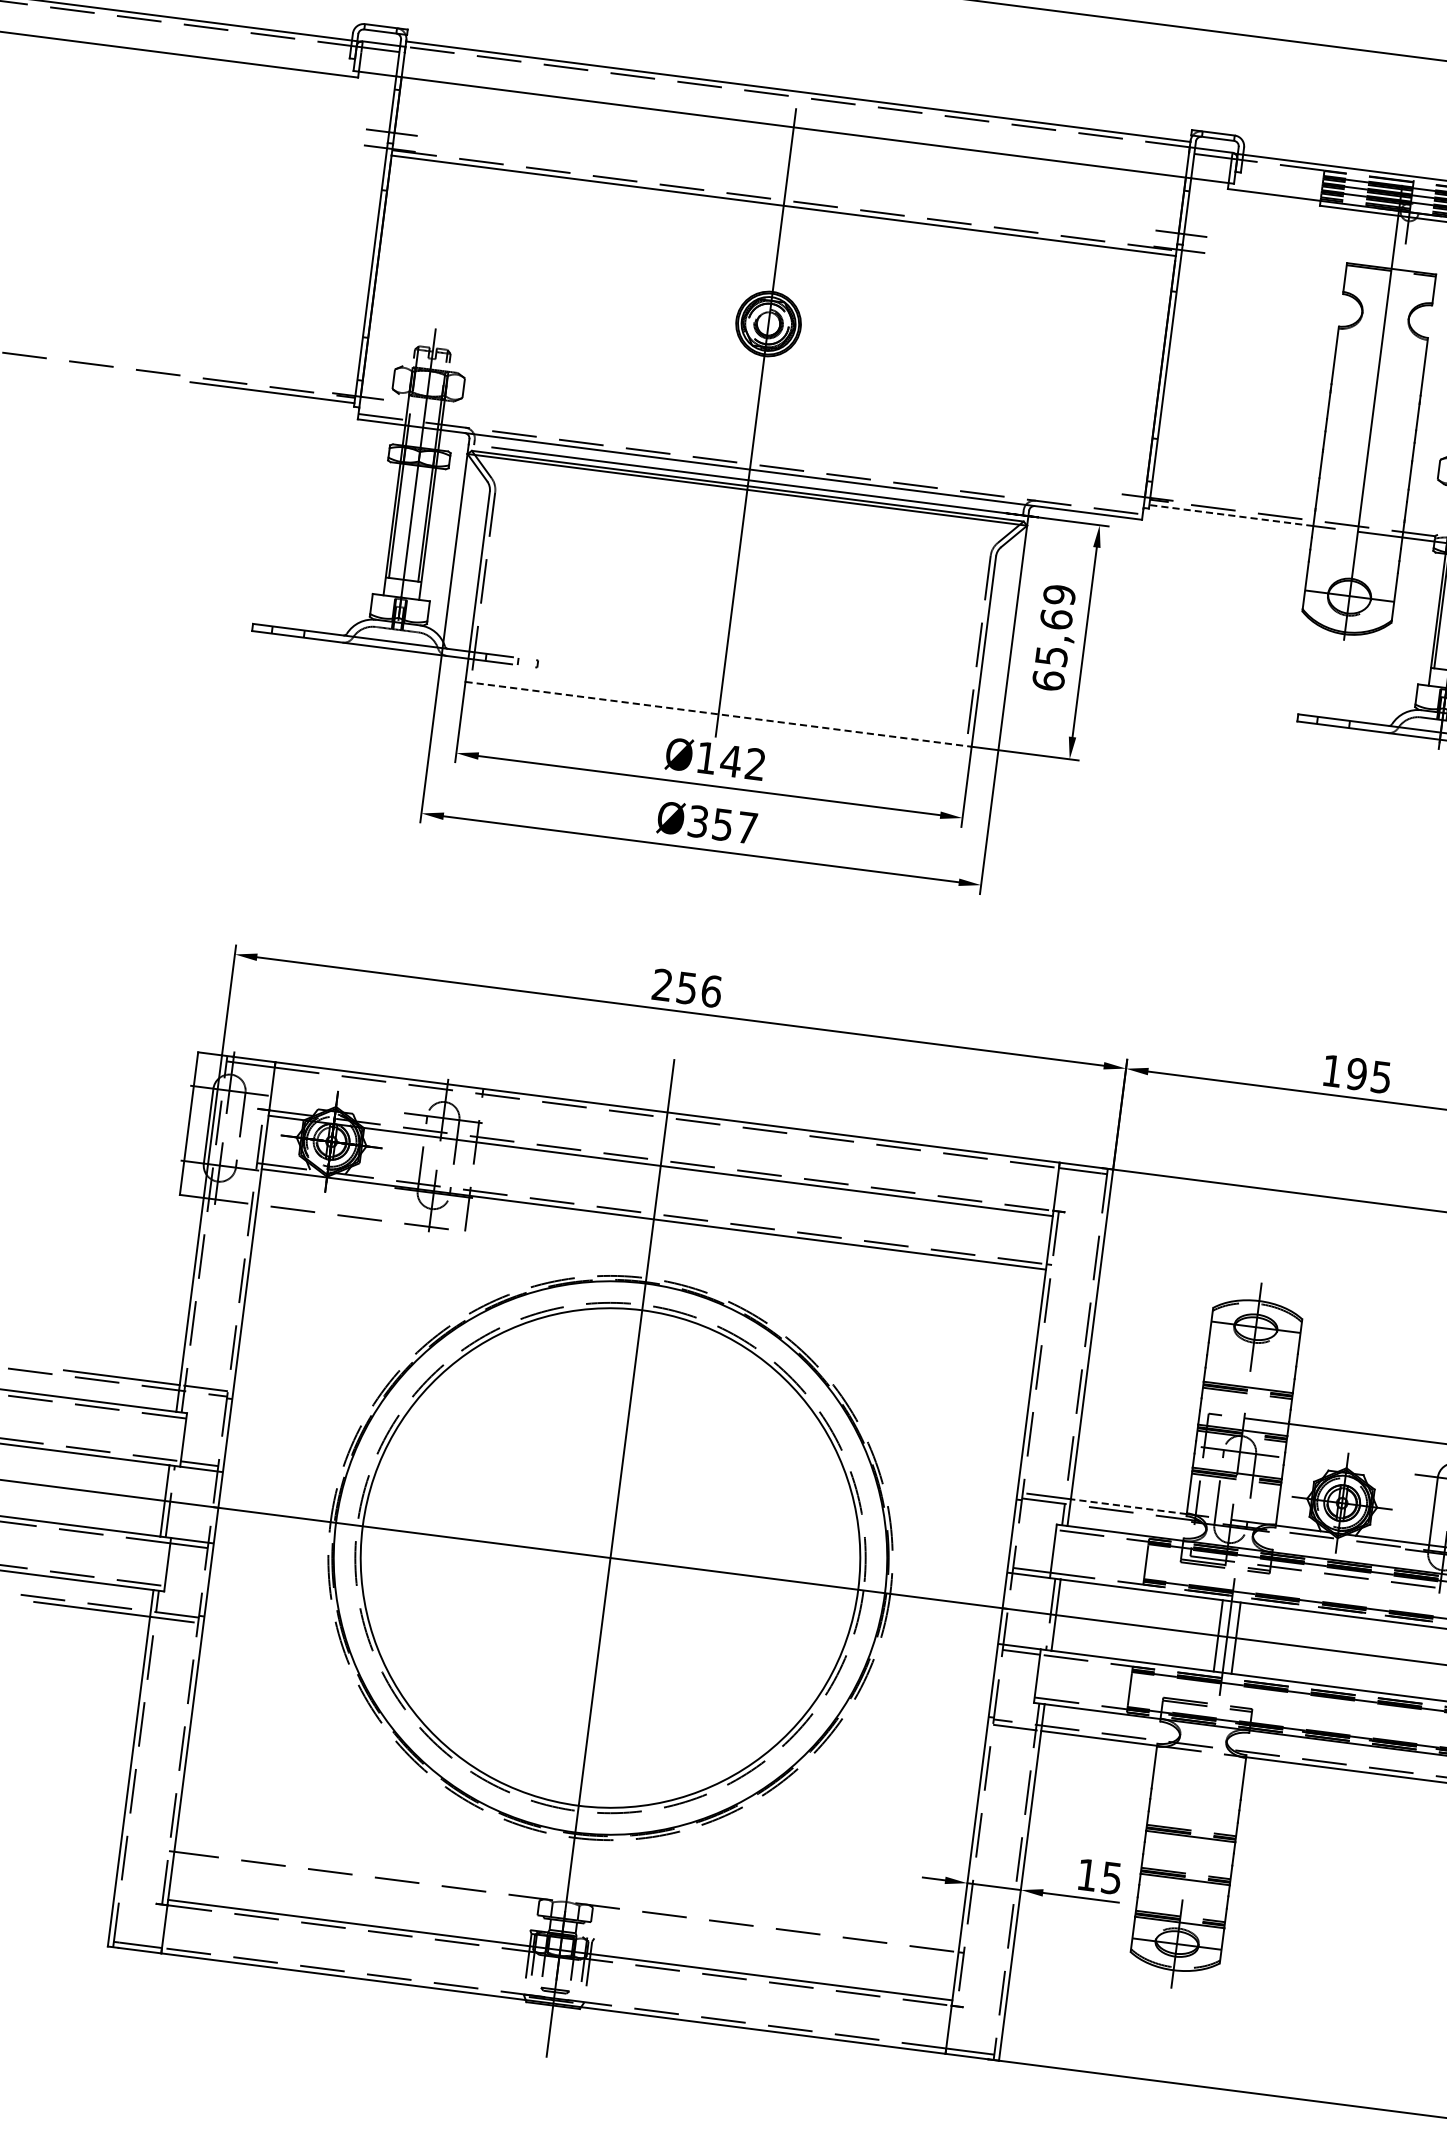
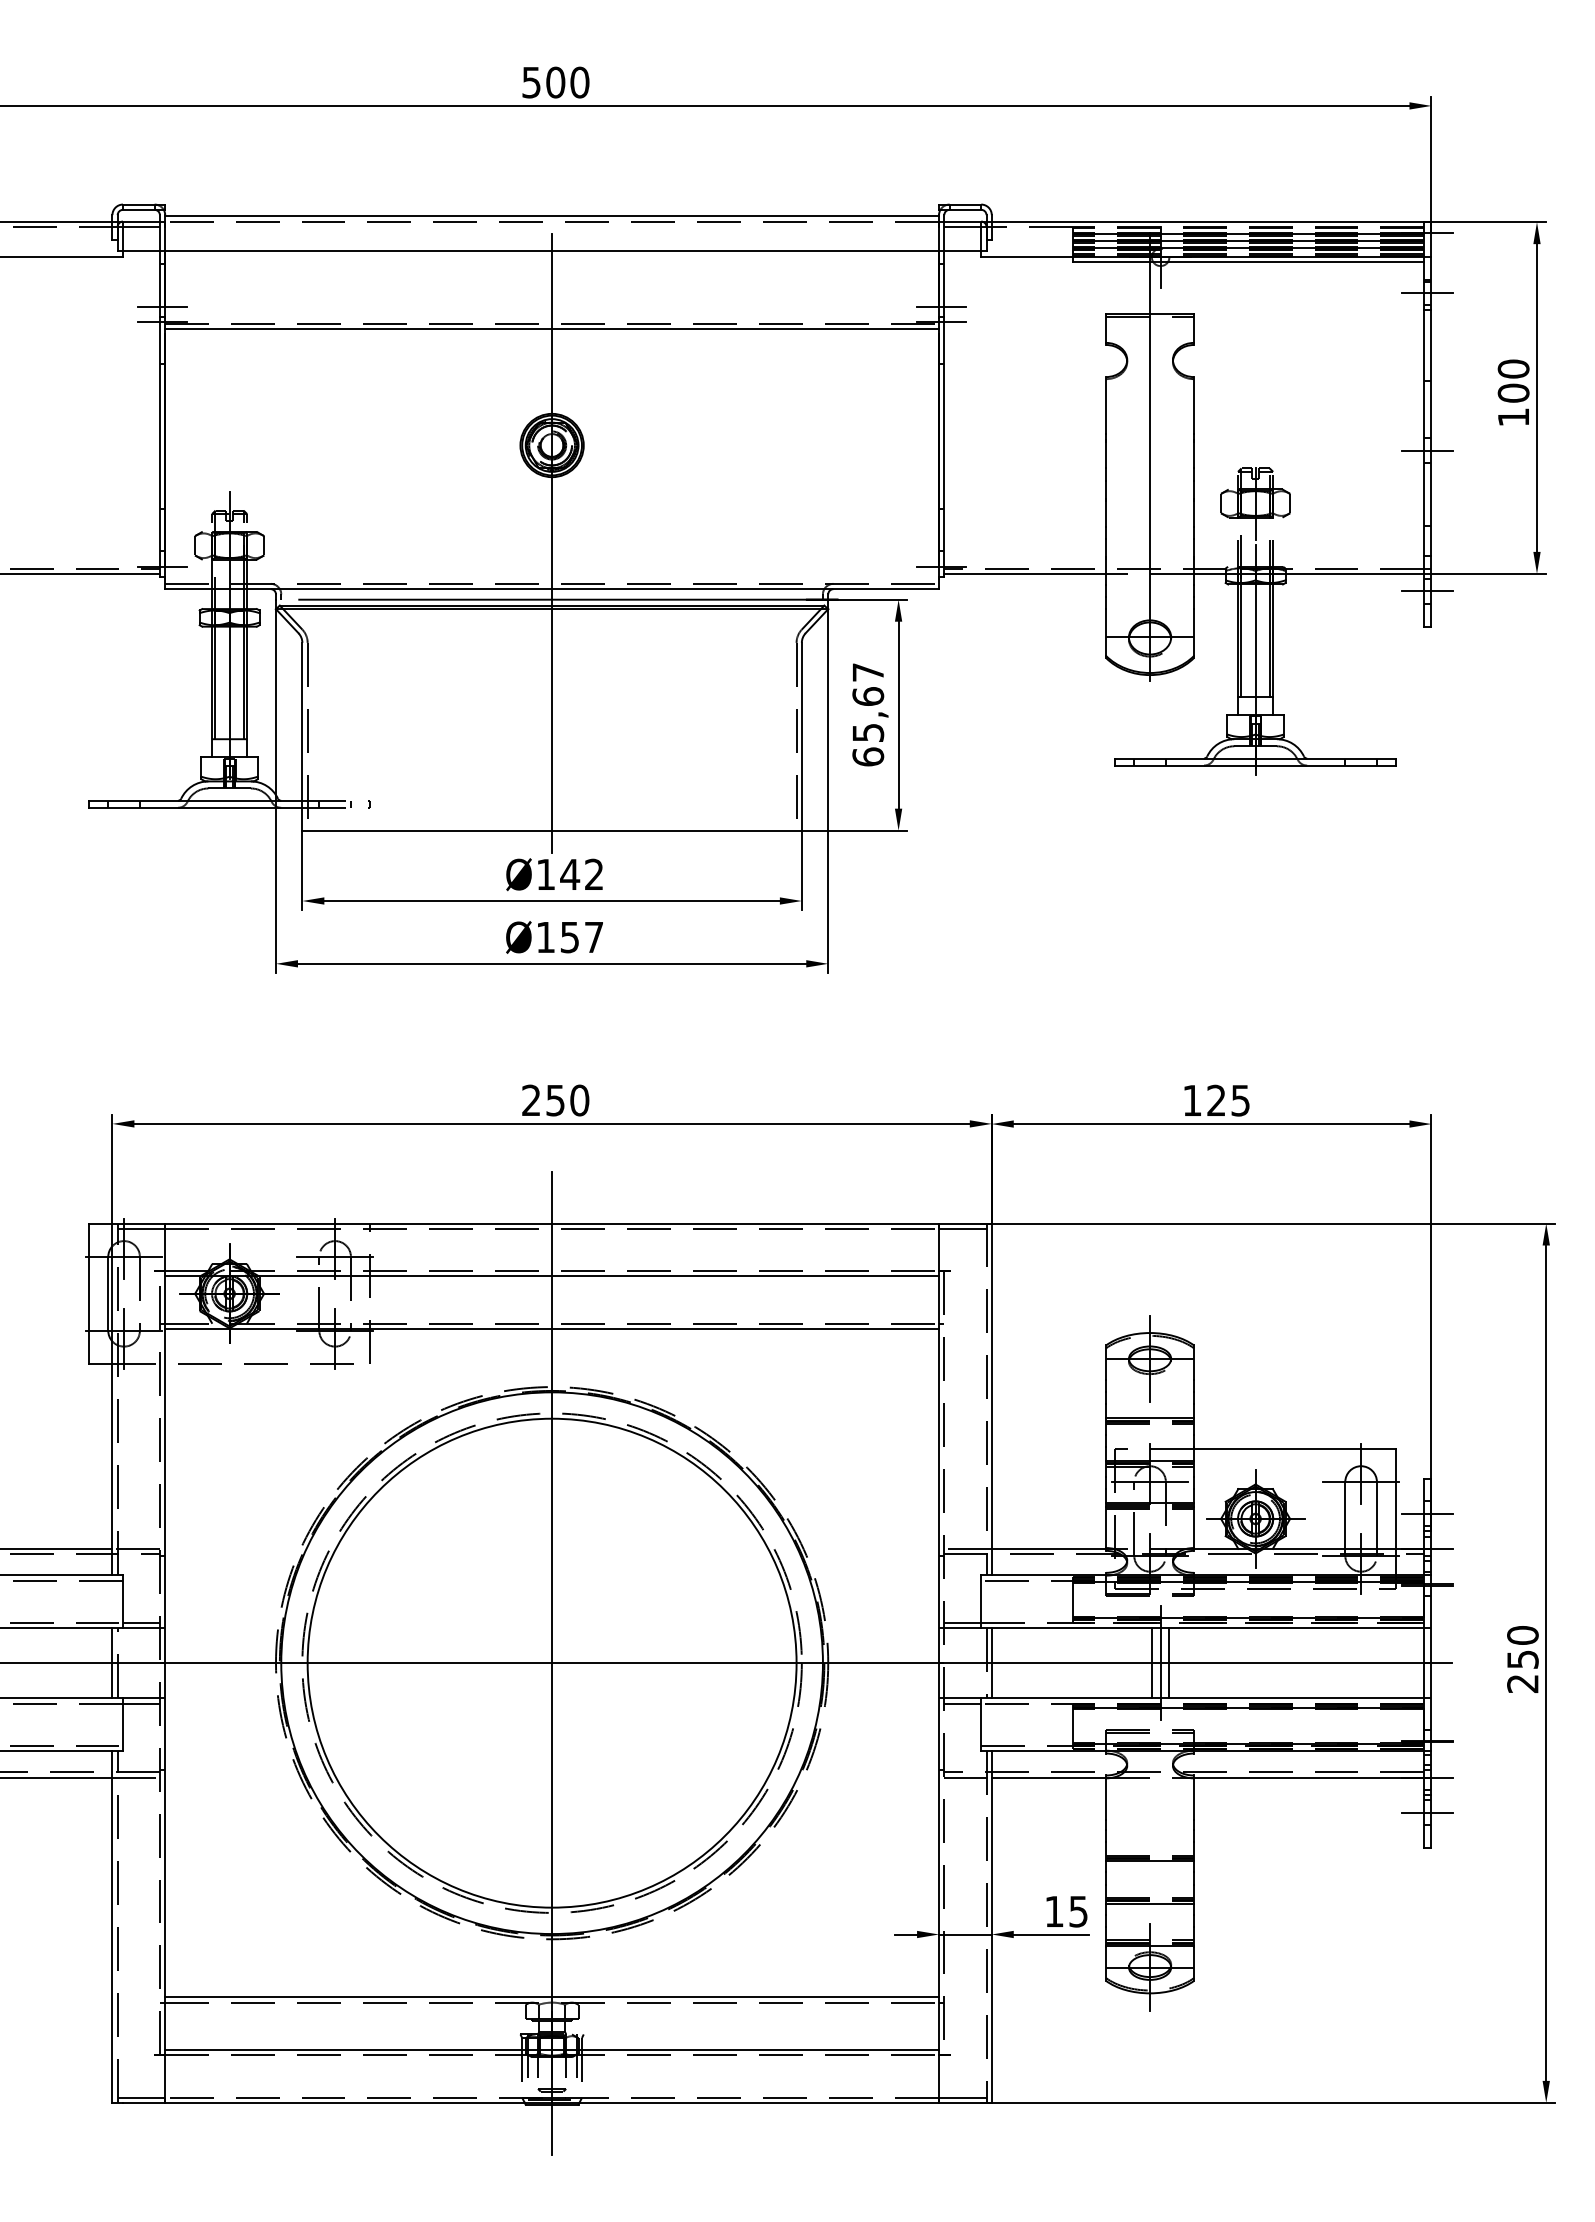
line: (1231, 515) -> (1025, 573), dashed -> solid
text: (1059, 595) -> (868, 672), 65,69 -> 65,67
line: (718, 714) -> (552, 830), dashed -> solid
text: (698, 821) -> (545, 937), 357 -> 157
text: (711, 991) -> (579, 1100), 256 -> 250
text: (1356, 1074) -> (1216, 1100), 195 -> 125
line: (1128, 1506) -> (1048, 1548), dashed -> solid
line: (567, 1896) -> (552, 1997), added

